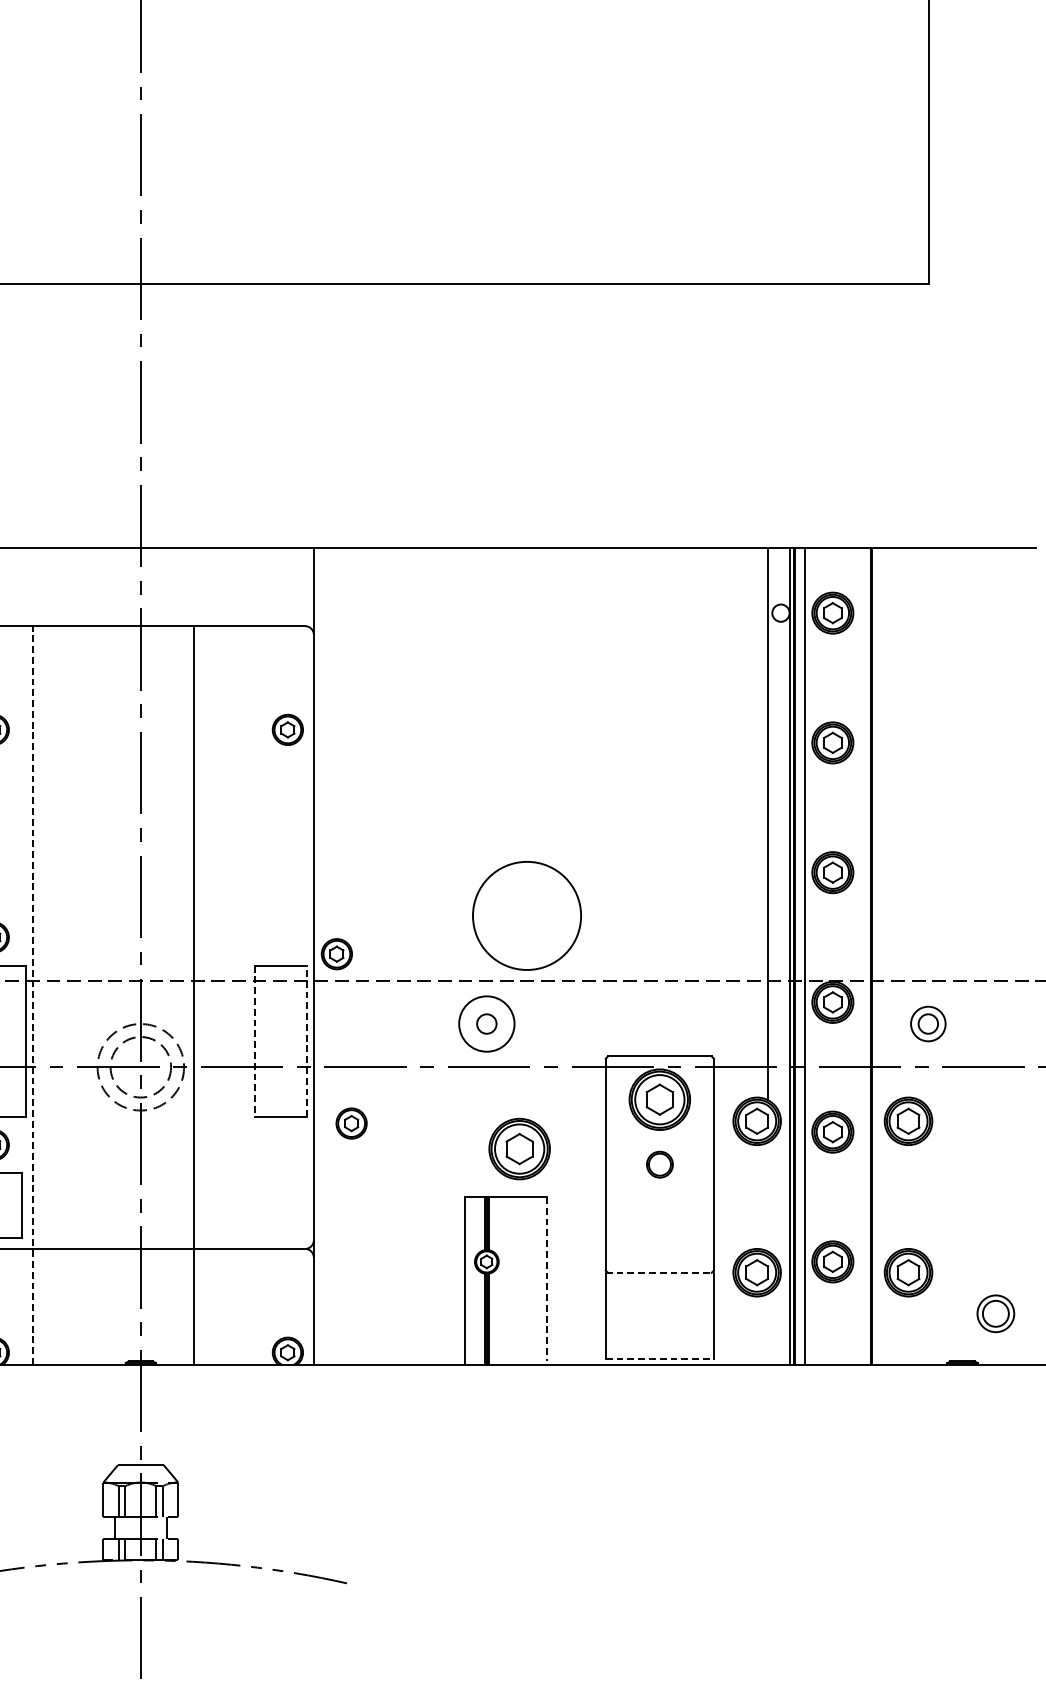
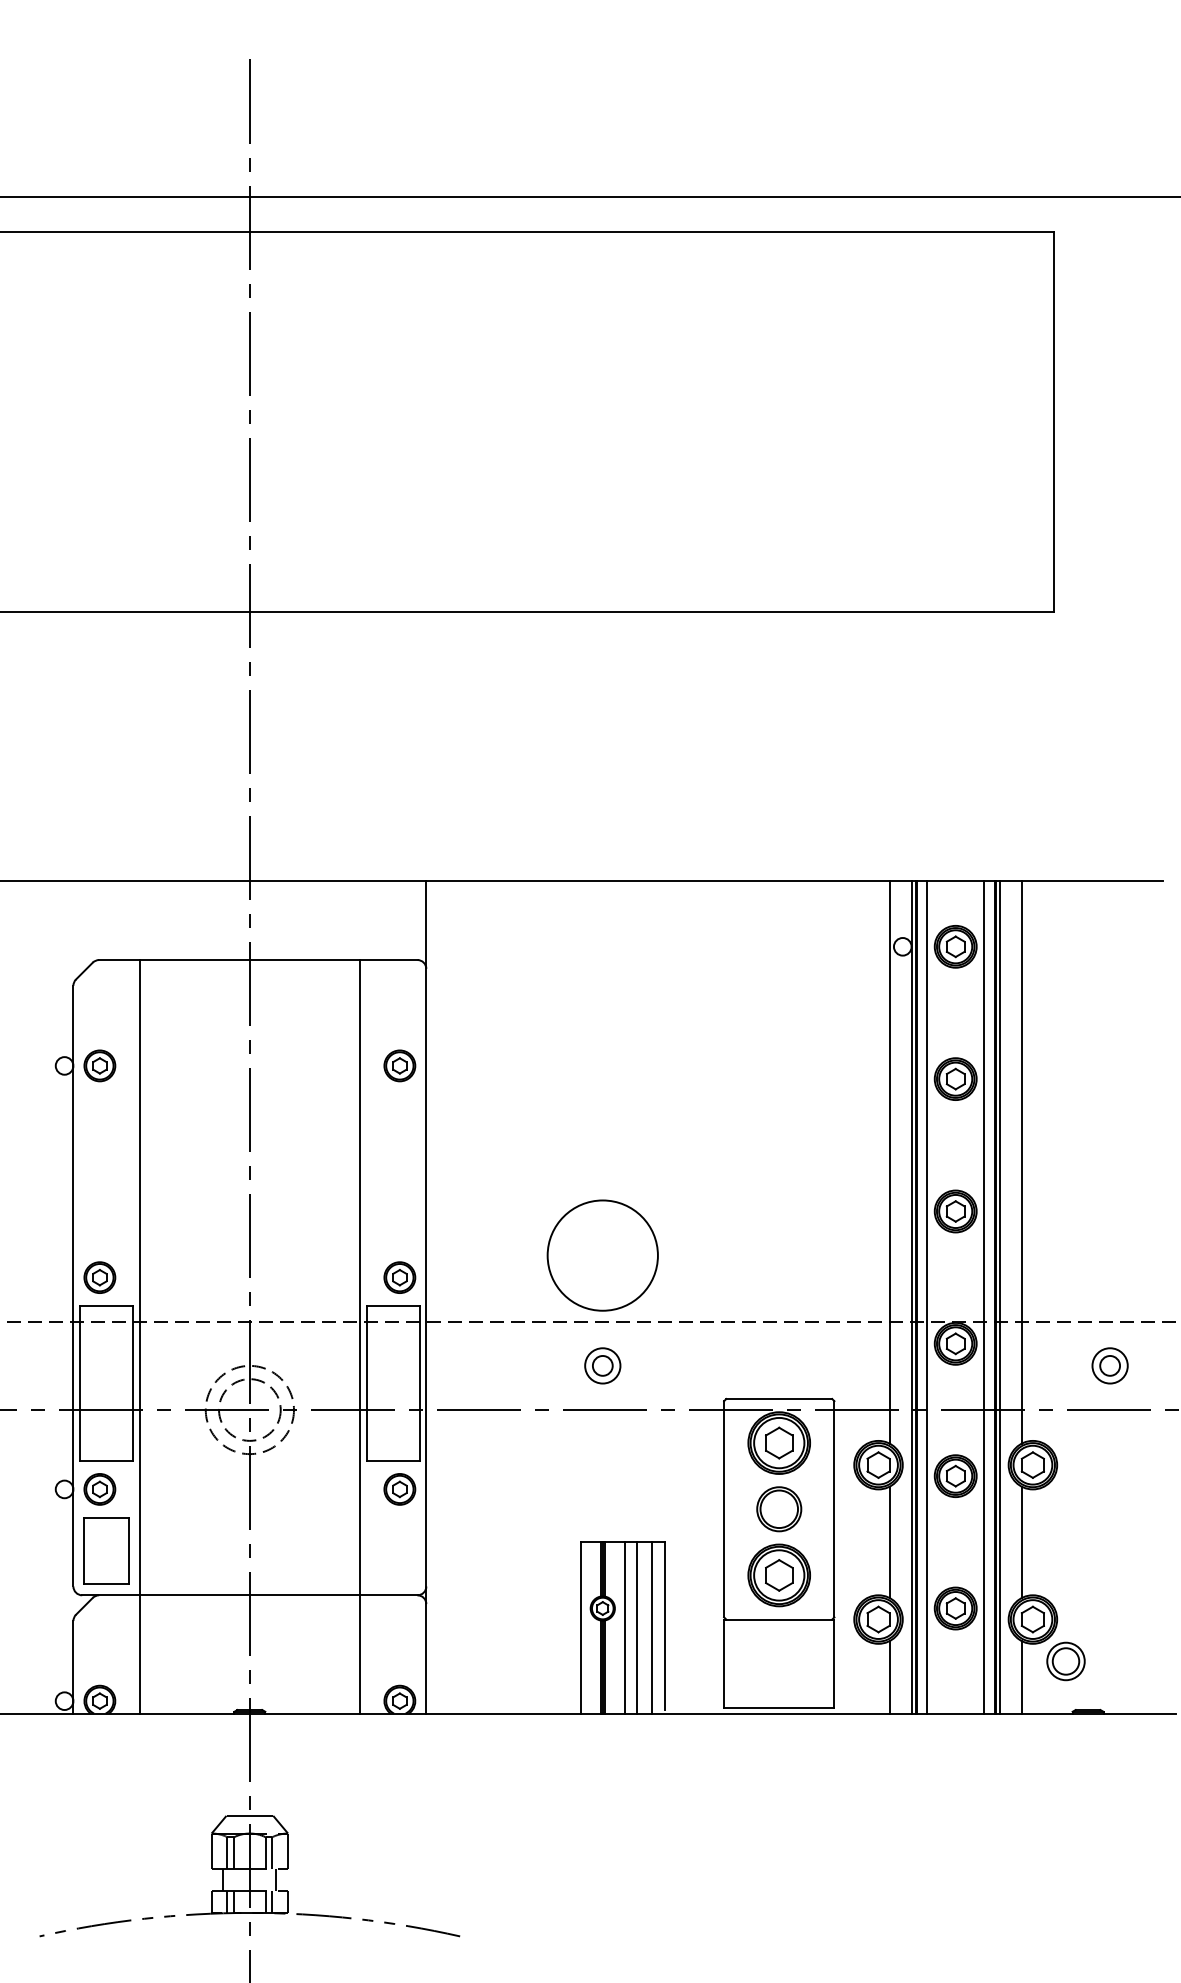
line: (897, 823) -> (1021, 1161), added
circle: (526, 915) -> (602, 1255), moved
part: (336, 954) -> (399, 1277), moved
line: (861, 956) -> (984, 1296), added
line: (875, 956) -> (999, 1296), added
line: (32, 995) -> (139, 1336), dashed -> solid
line: (194, 995) -> (360, 1336), moved
circle: (486, 1023) -> (602, 1365), size x0.62
part: (927, 1023) -> (1109, 1365), moved
line: (307, 1041) -> (419, 1383), dashed -> solid
line: (255, 1042) -> (366, 1384), dashed -> solid
part: (351, 1123) -> (399, 1489), moved
part: (518, 1149) -> (778, 1575), moved
part: (660, 1164) -> (779, 1509), size x1.67
line: (767, 1196) -> (889, 1541), added
line: (897, 1196) -> (1021, 1541), added
line: (660, 1272) -> (779, 1619), dashed -> solid
line: (547, 1279) -> (664, 1626), dashed -> solid
line: (508, 1280) -> (624, 1627), added
line: (520, 1280) -> (637, 1627), added
line: (535, 1280) -> (652, 1627), added
part: (995, 1313) -> (1065, 1661), moved
line: (767, 1329) -> (889, 1677), added
line: (897, 1329) -> (1021, 1677), added
line: (660, 1358) -> (779, 1707), dashed -> solid

